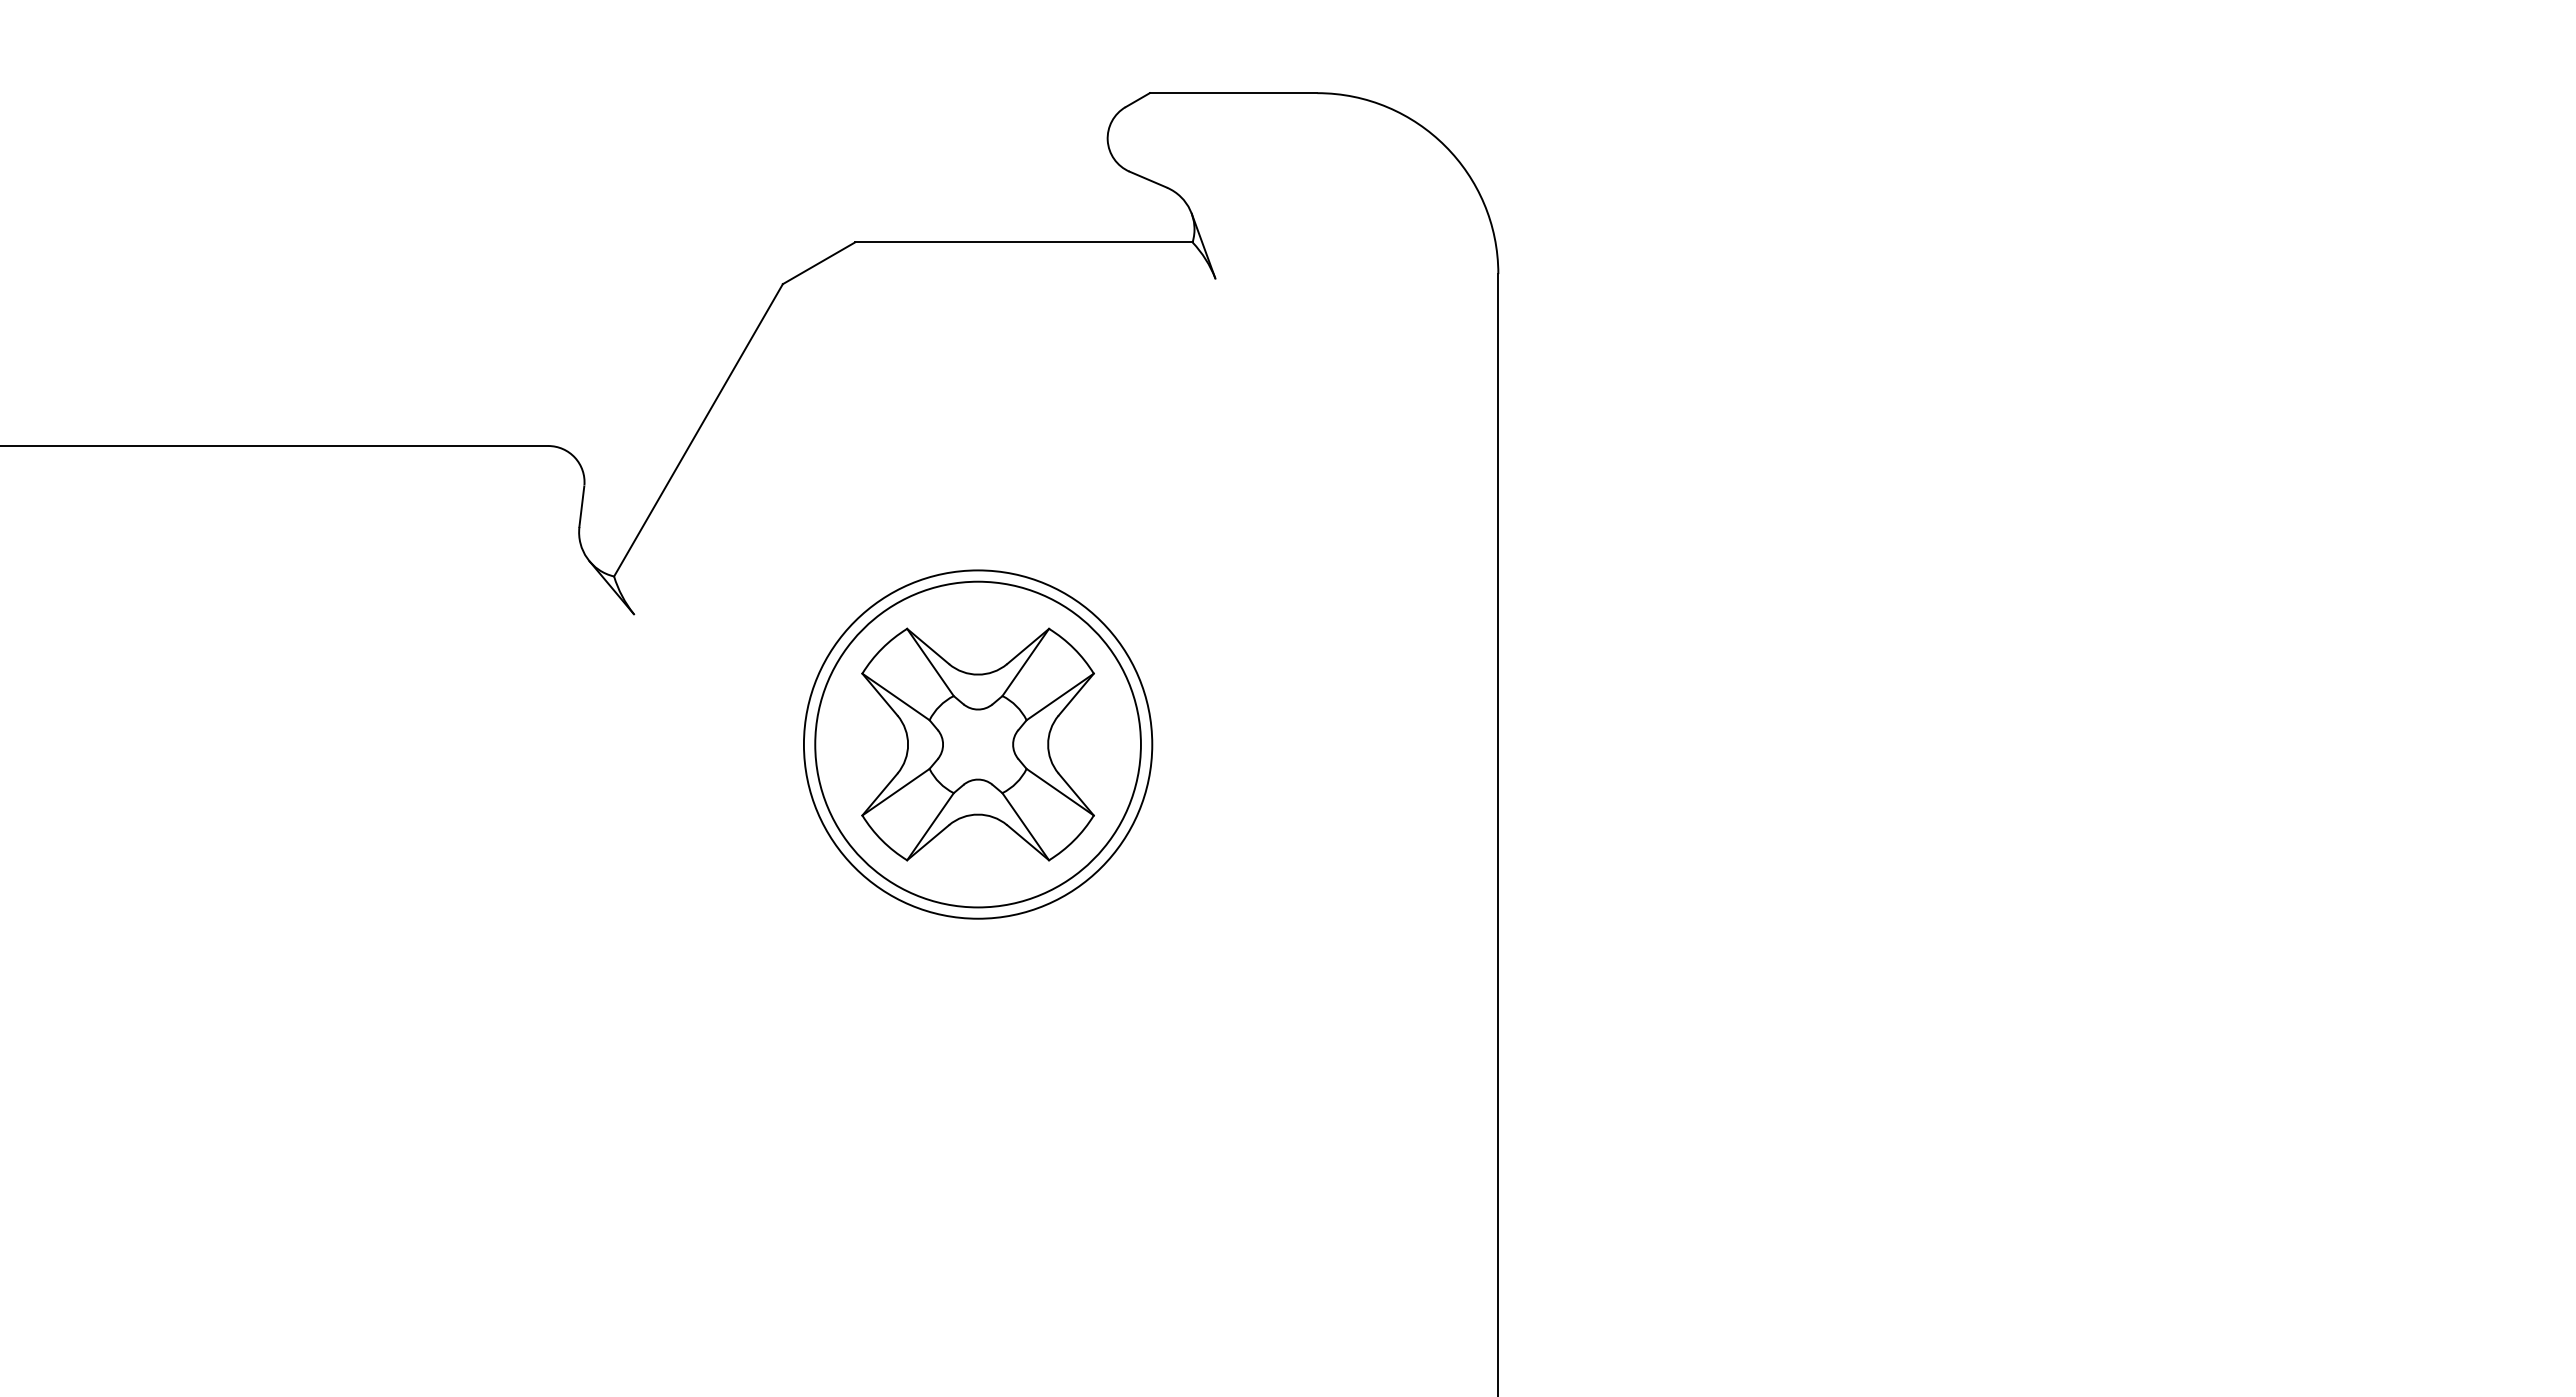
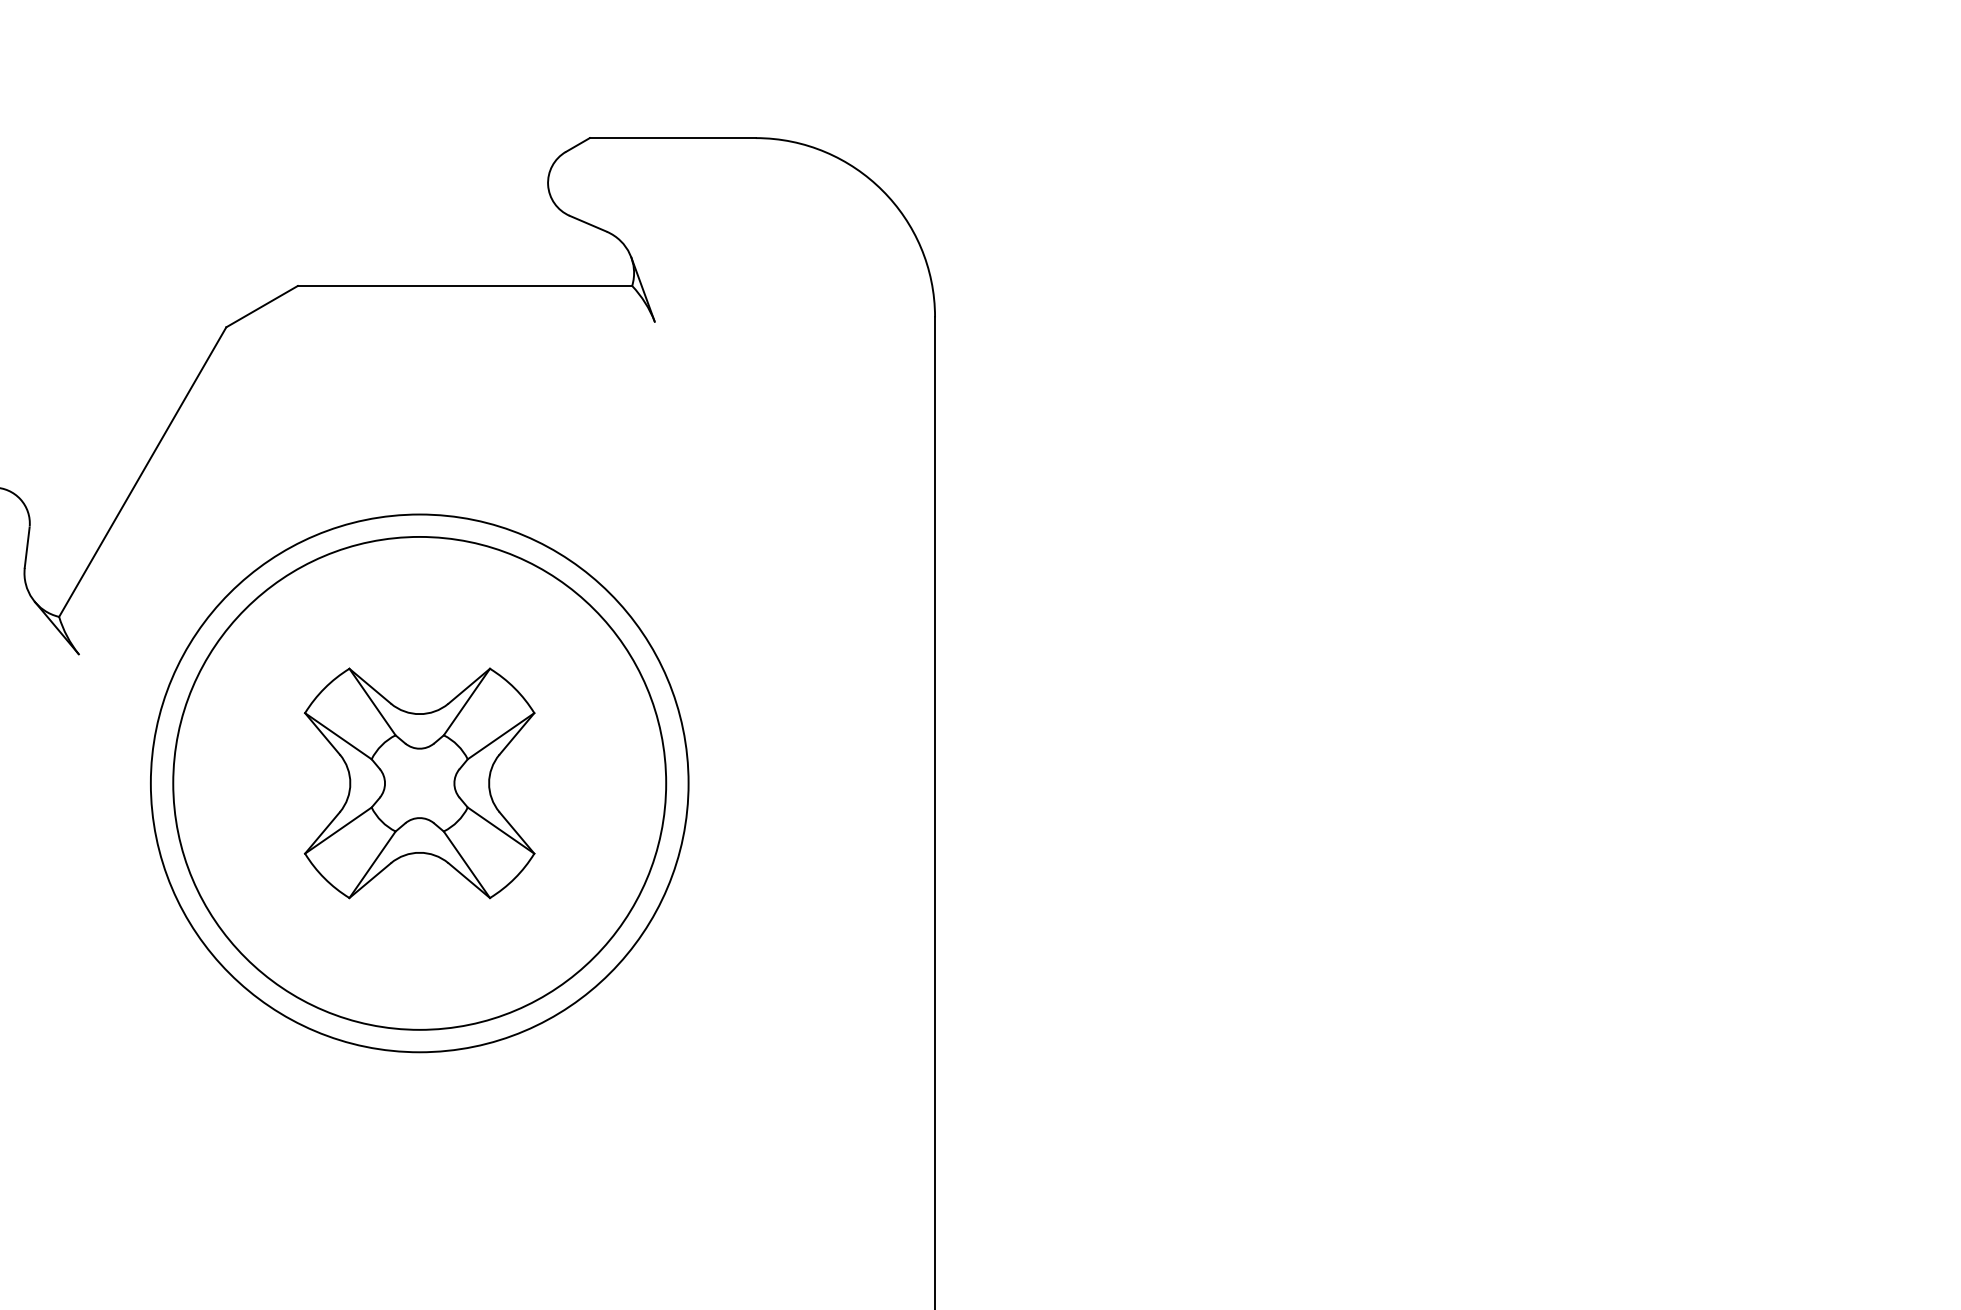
circle: (977, 744) -> (419, 783), size x1.43
circle: (977, 744) -> (419, 783), size x1.67

